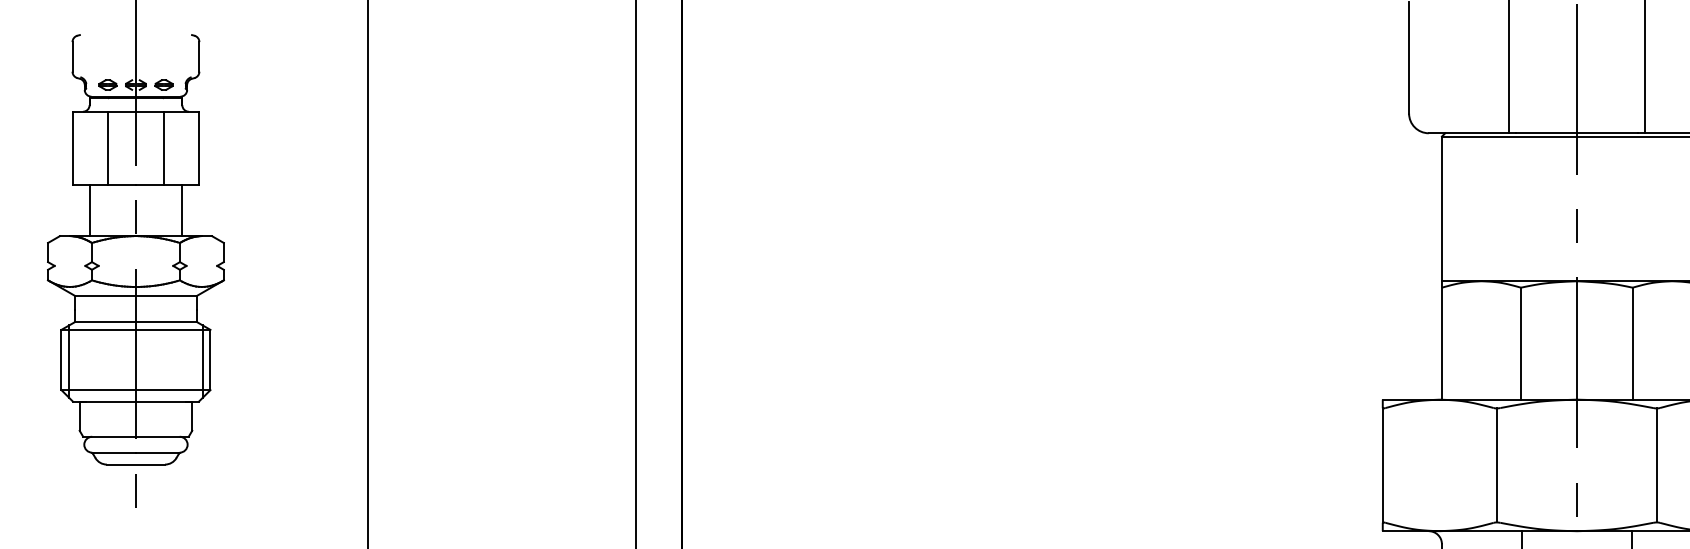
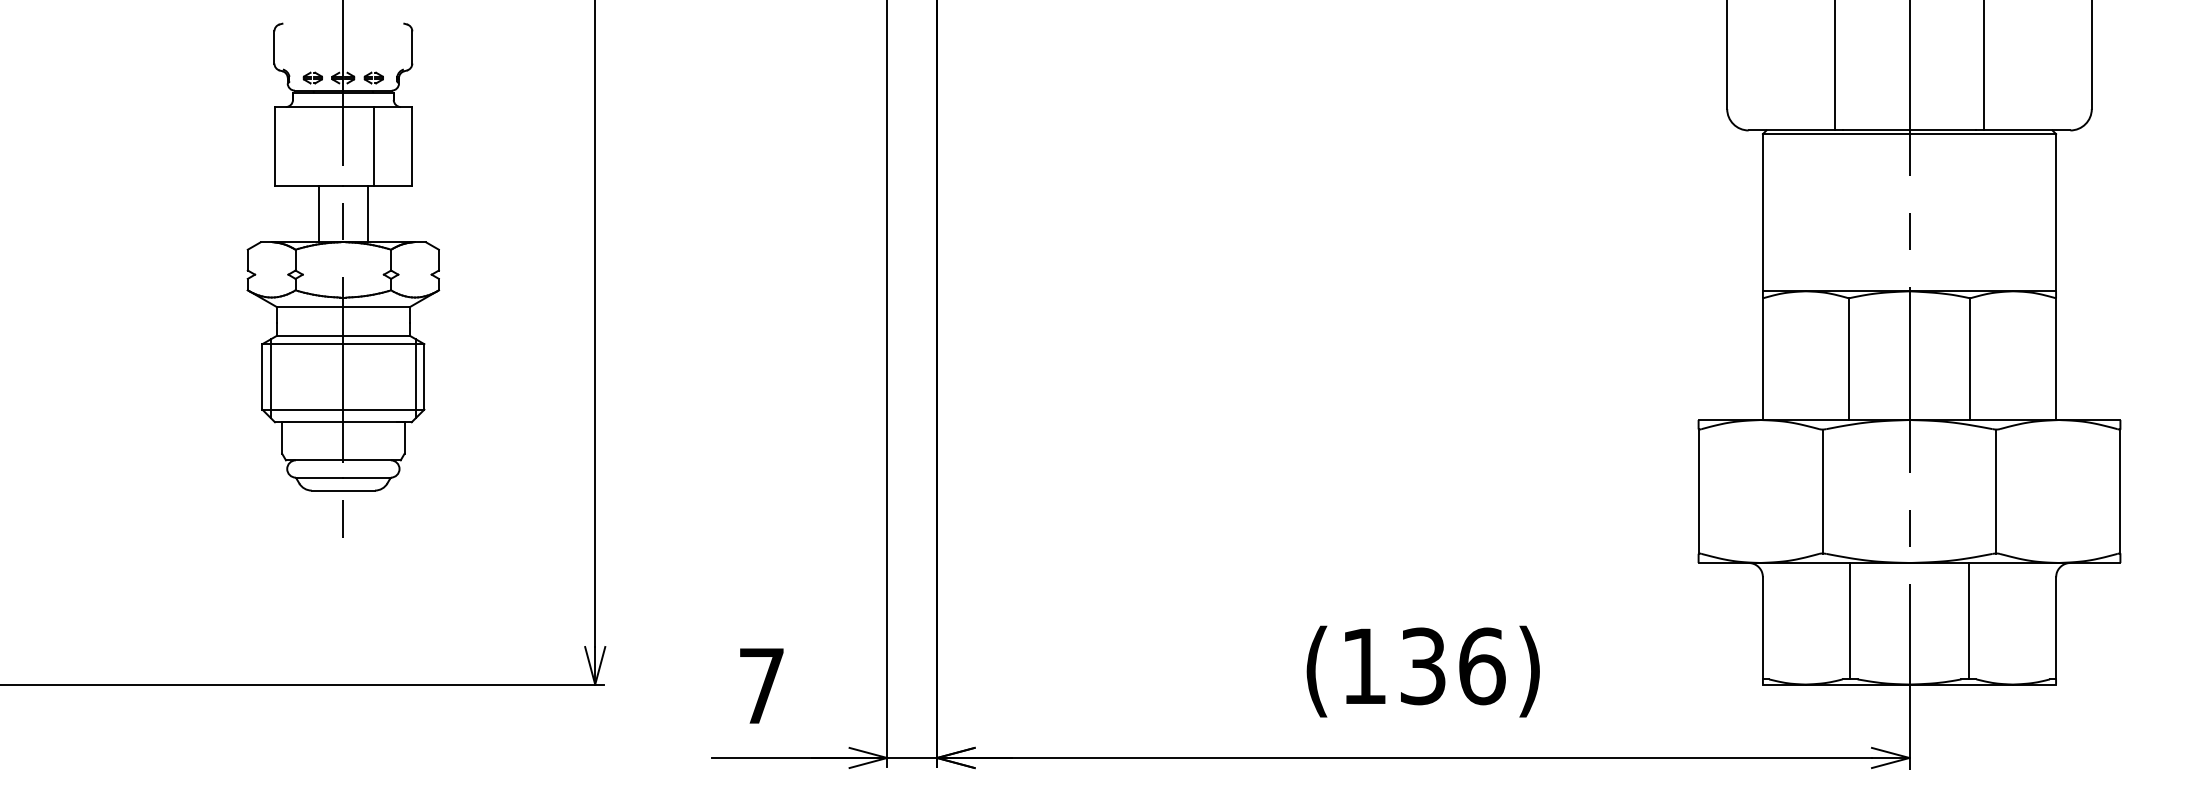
line: (107, 148) -> (312, 146), removed
line: (90, 210) -> (319, 214), moved
line: (182, 210) -> (367, 214), moved

